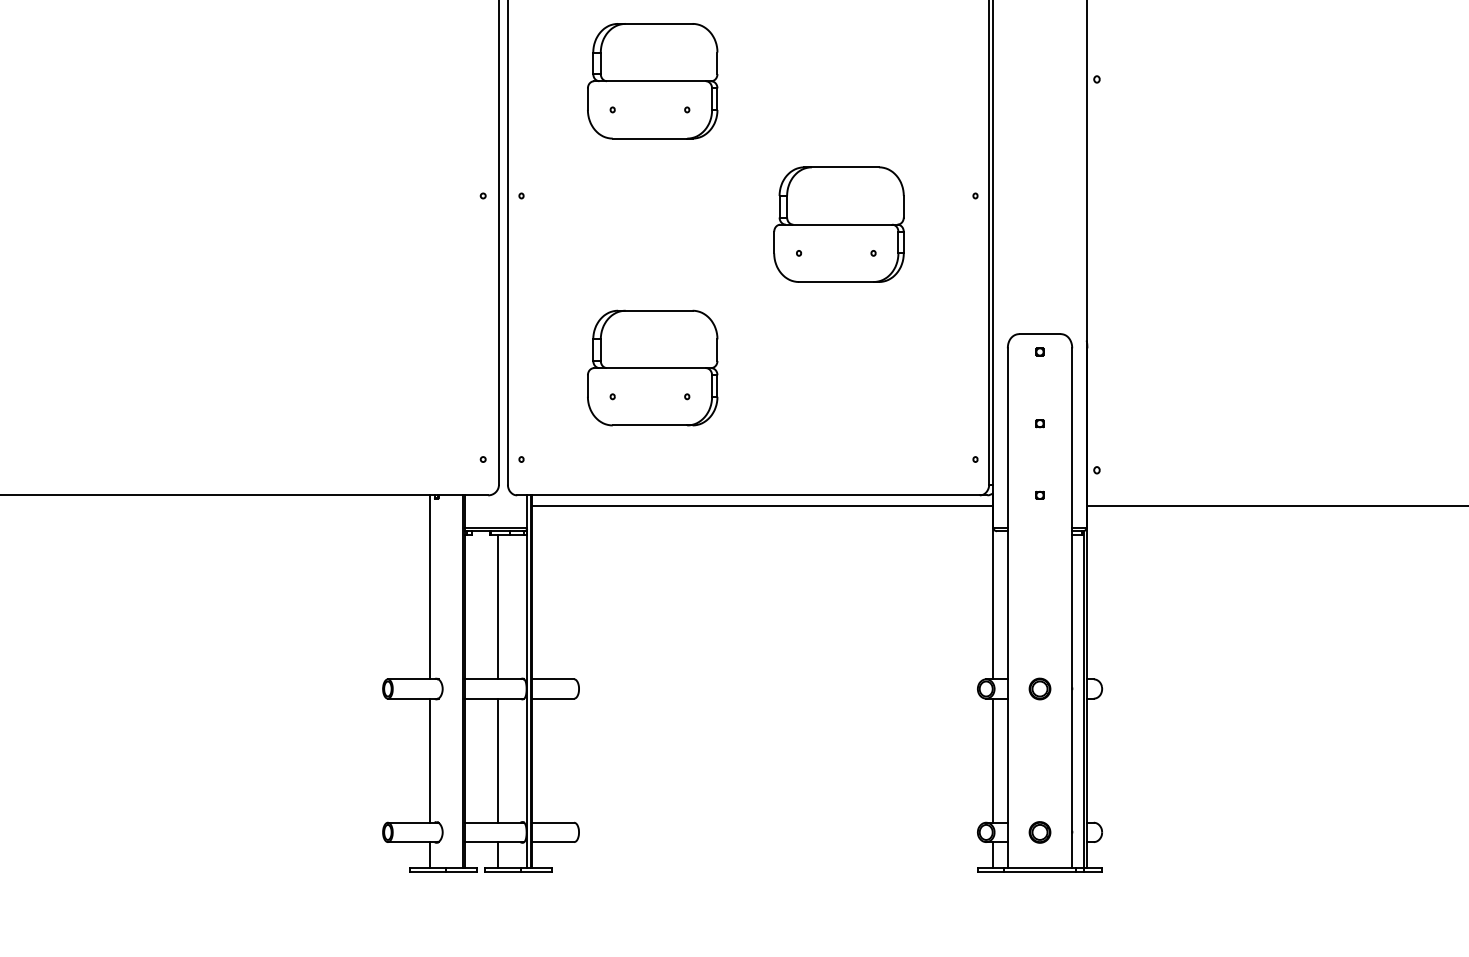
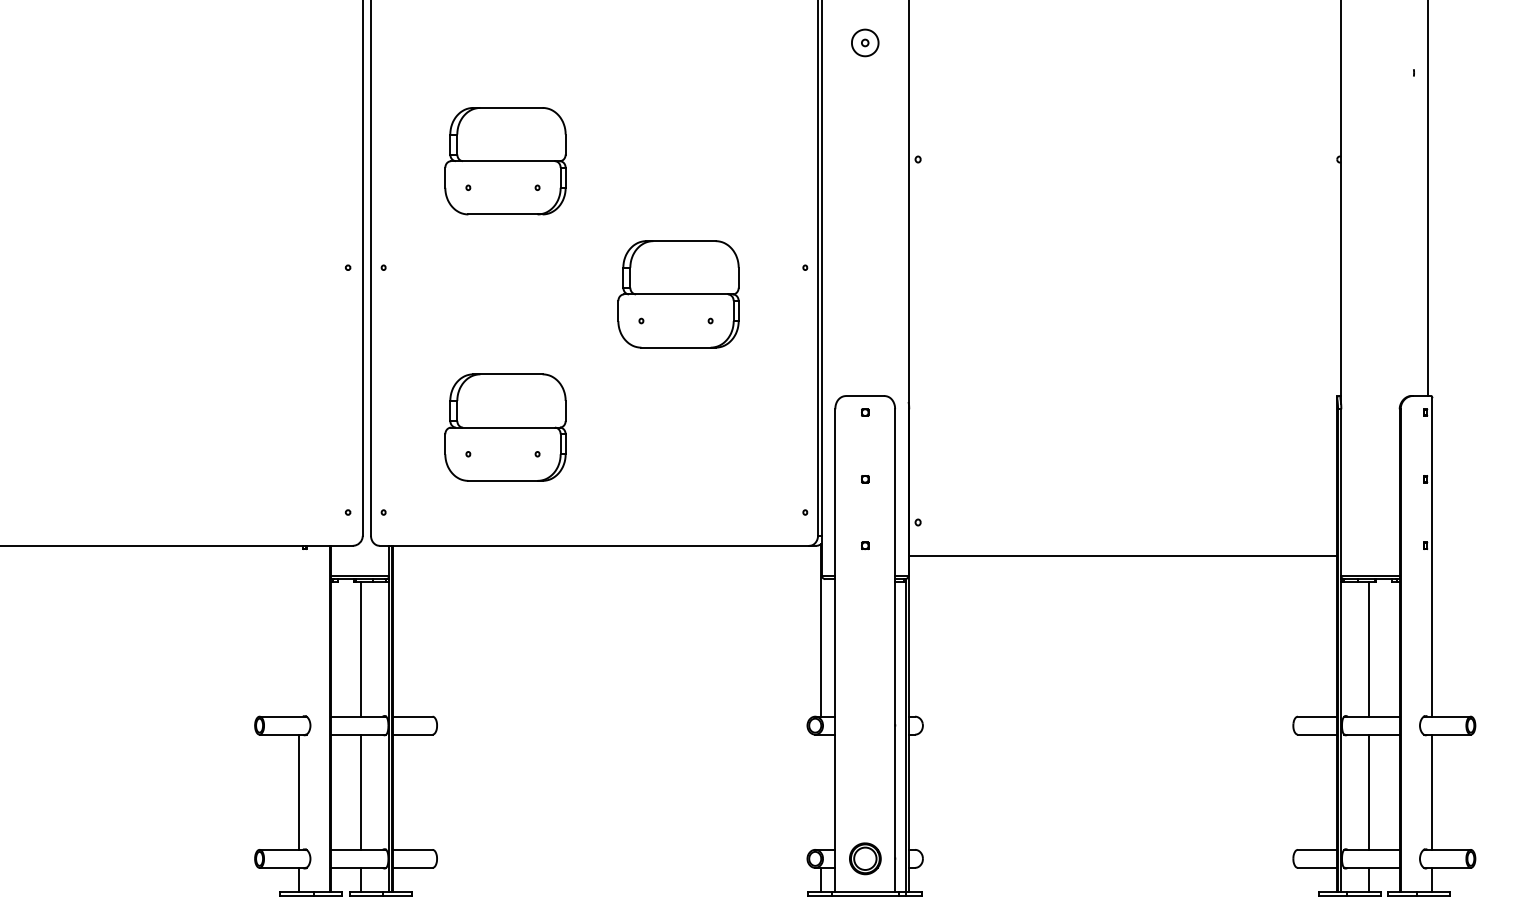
line: (762, 505) -> (607, 555), removed
line: (429, 586) -> (298, 630), removed
part: (1039, 688) -> (864, 725), removed
line: (992, 759) -> (821, 791), removed
part: (1039, 832) -> (864, 858), size x1.6

